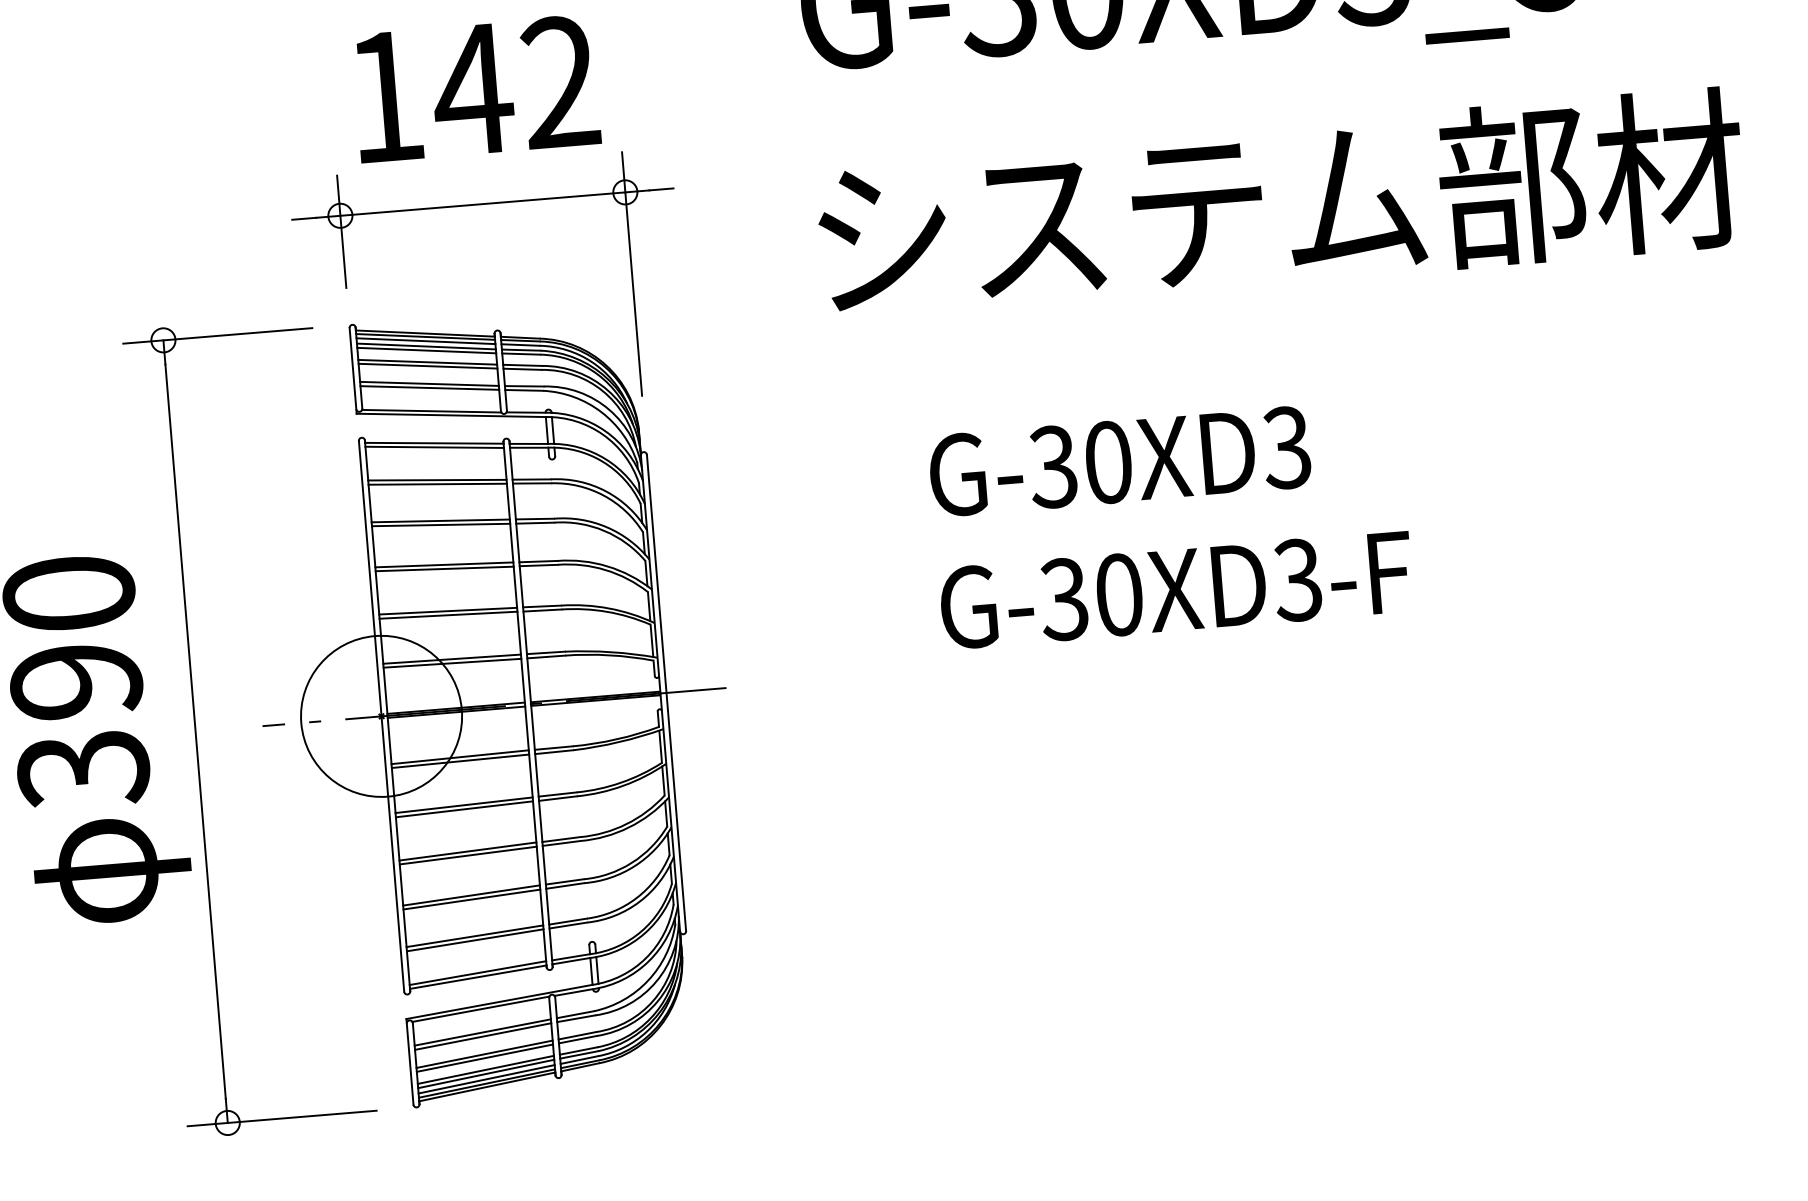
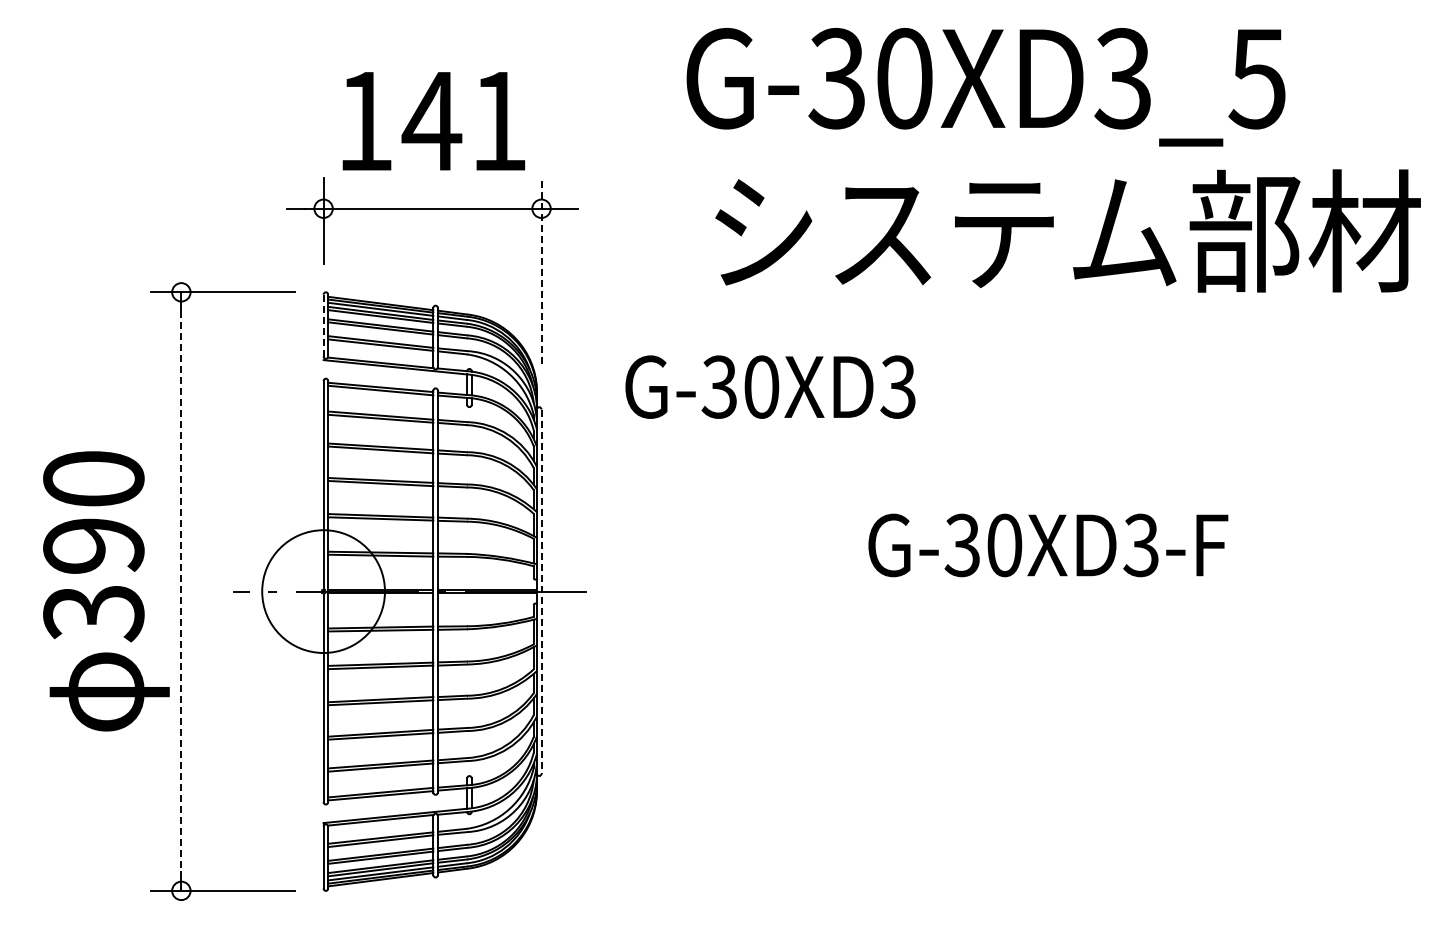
text: (559, 81) -> (498, 120), 142 -> 141
text: (1280, 202) -> (1067, 230), moved
line: (631, 273) -> (541, 270), solid -> dashed
line: (353, 371) -> (323, 327), solid -> dashed
text: (1119, 460) -> (770, 386), moved
text: (1176, 590) -> (1048, 545), moved
line: (666, 694) -> (541, 592), solid -> dashed
line: (195, 731) -> (181, 591), solid -> dashed

